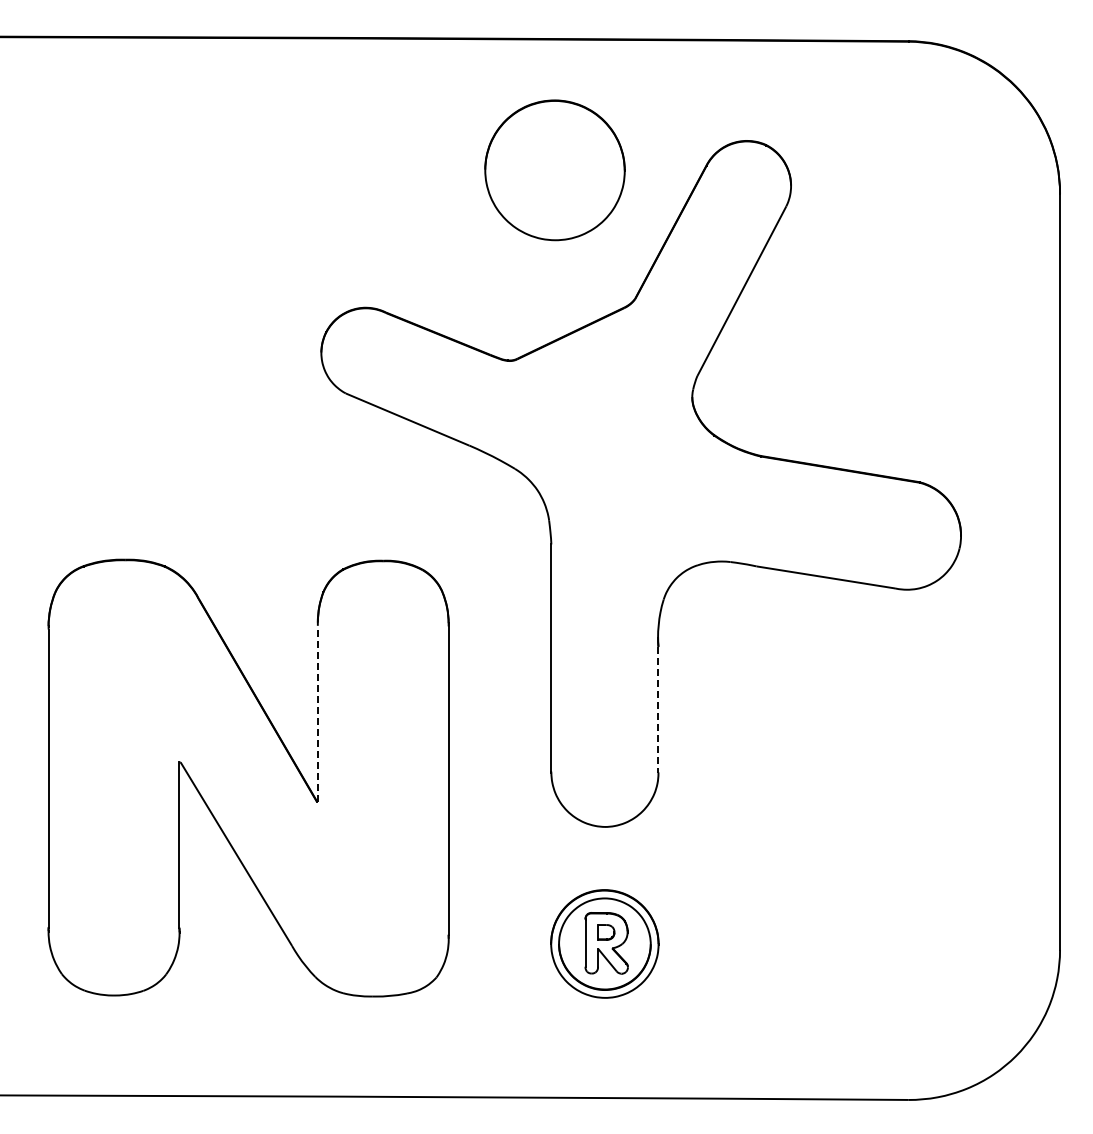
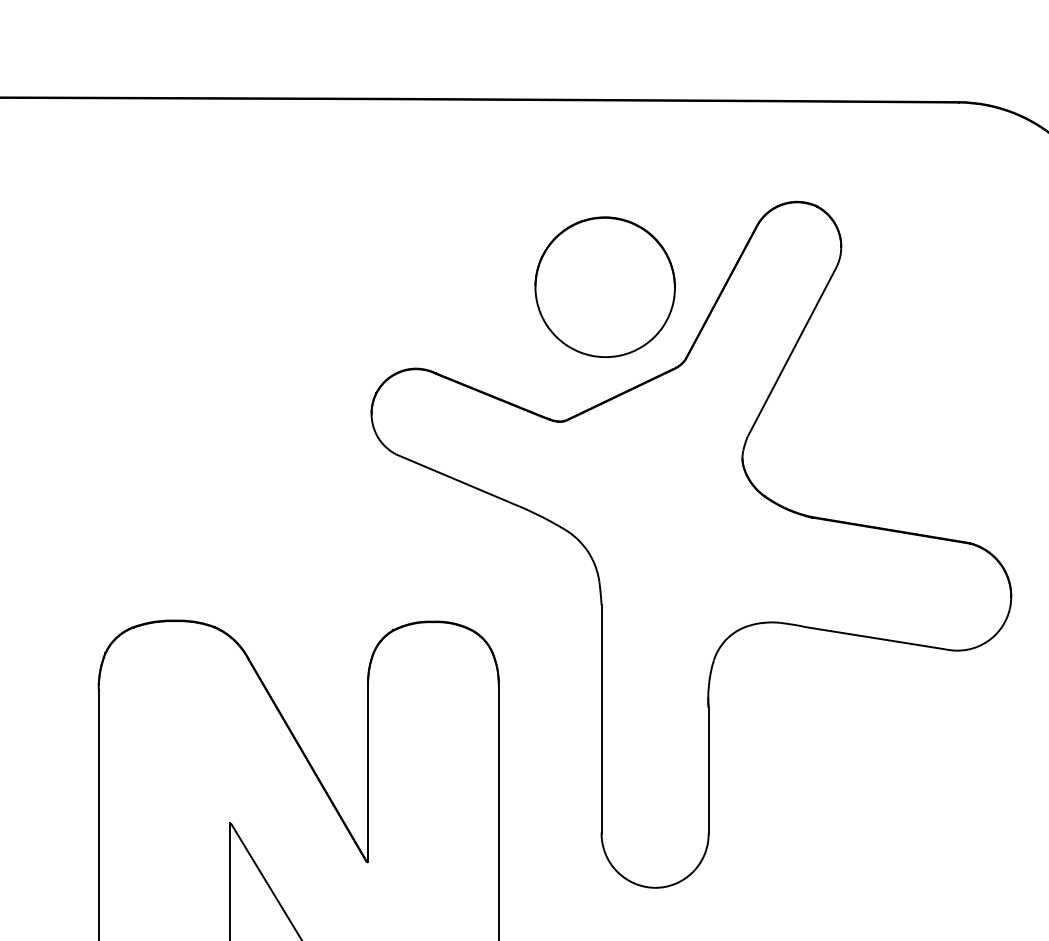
part: (554, 170) -> (604, 287), moved
line: (658, 710) -> (708, 771), dashed -> solid
line: (317, 713) -> (367, 774), dashed -> solid

